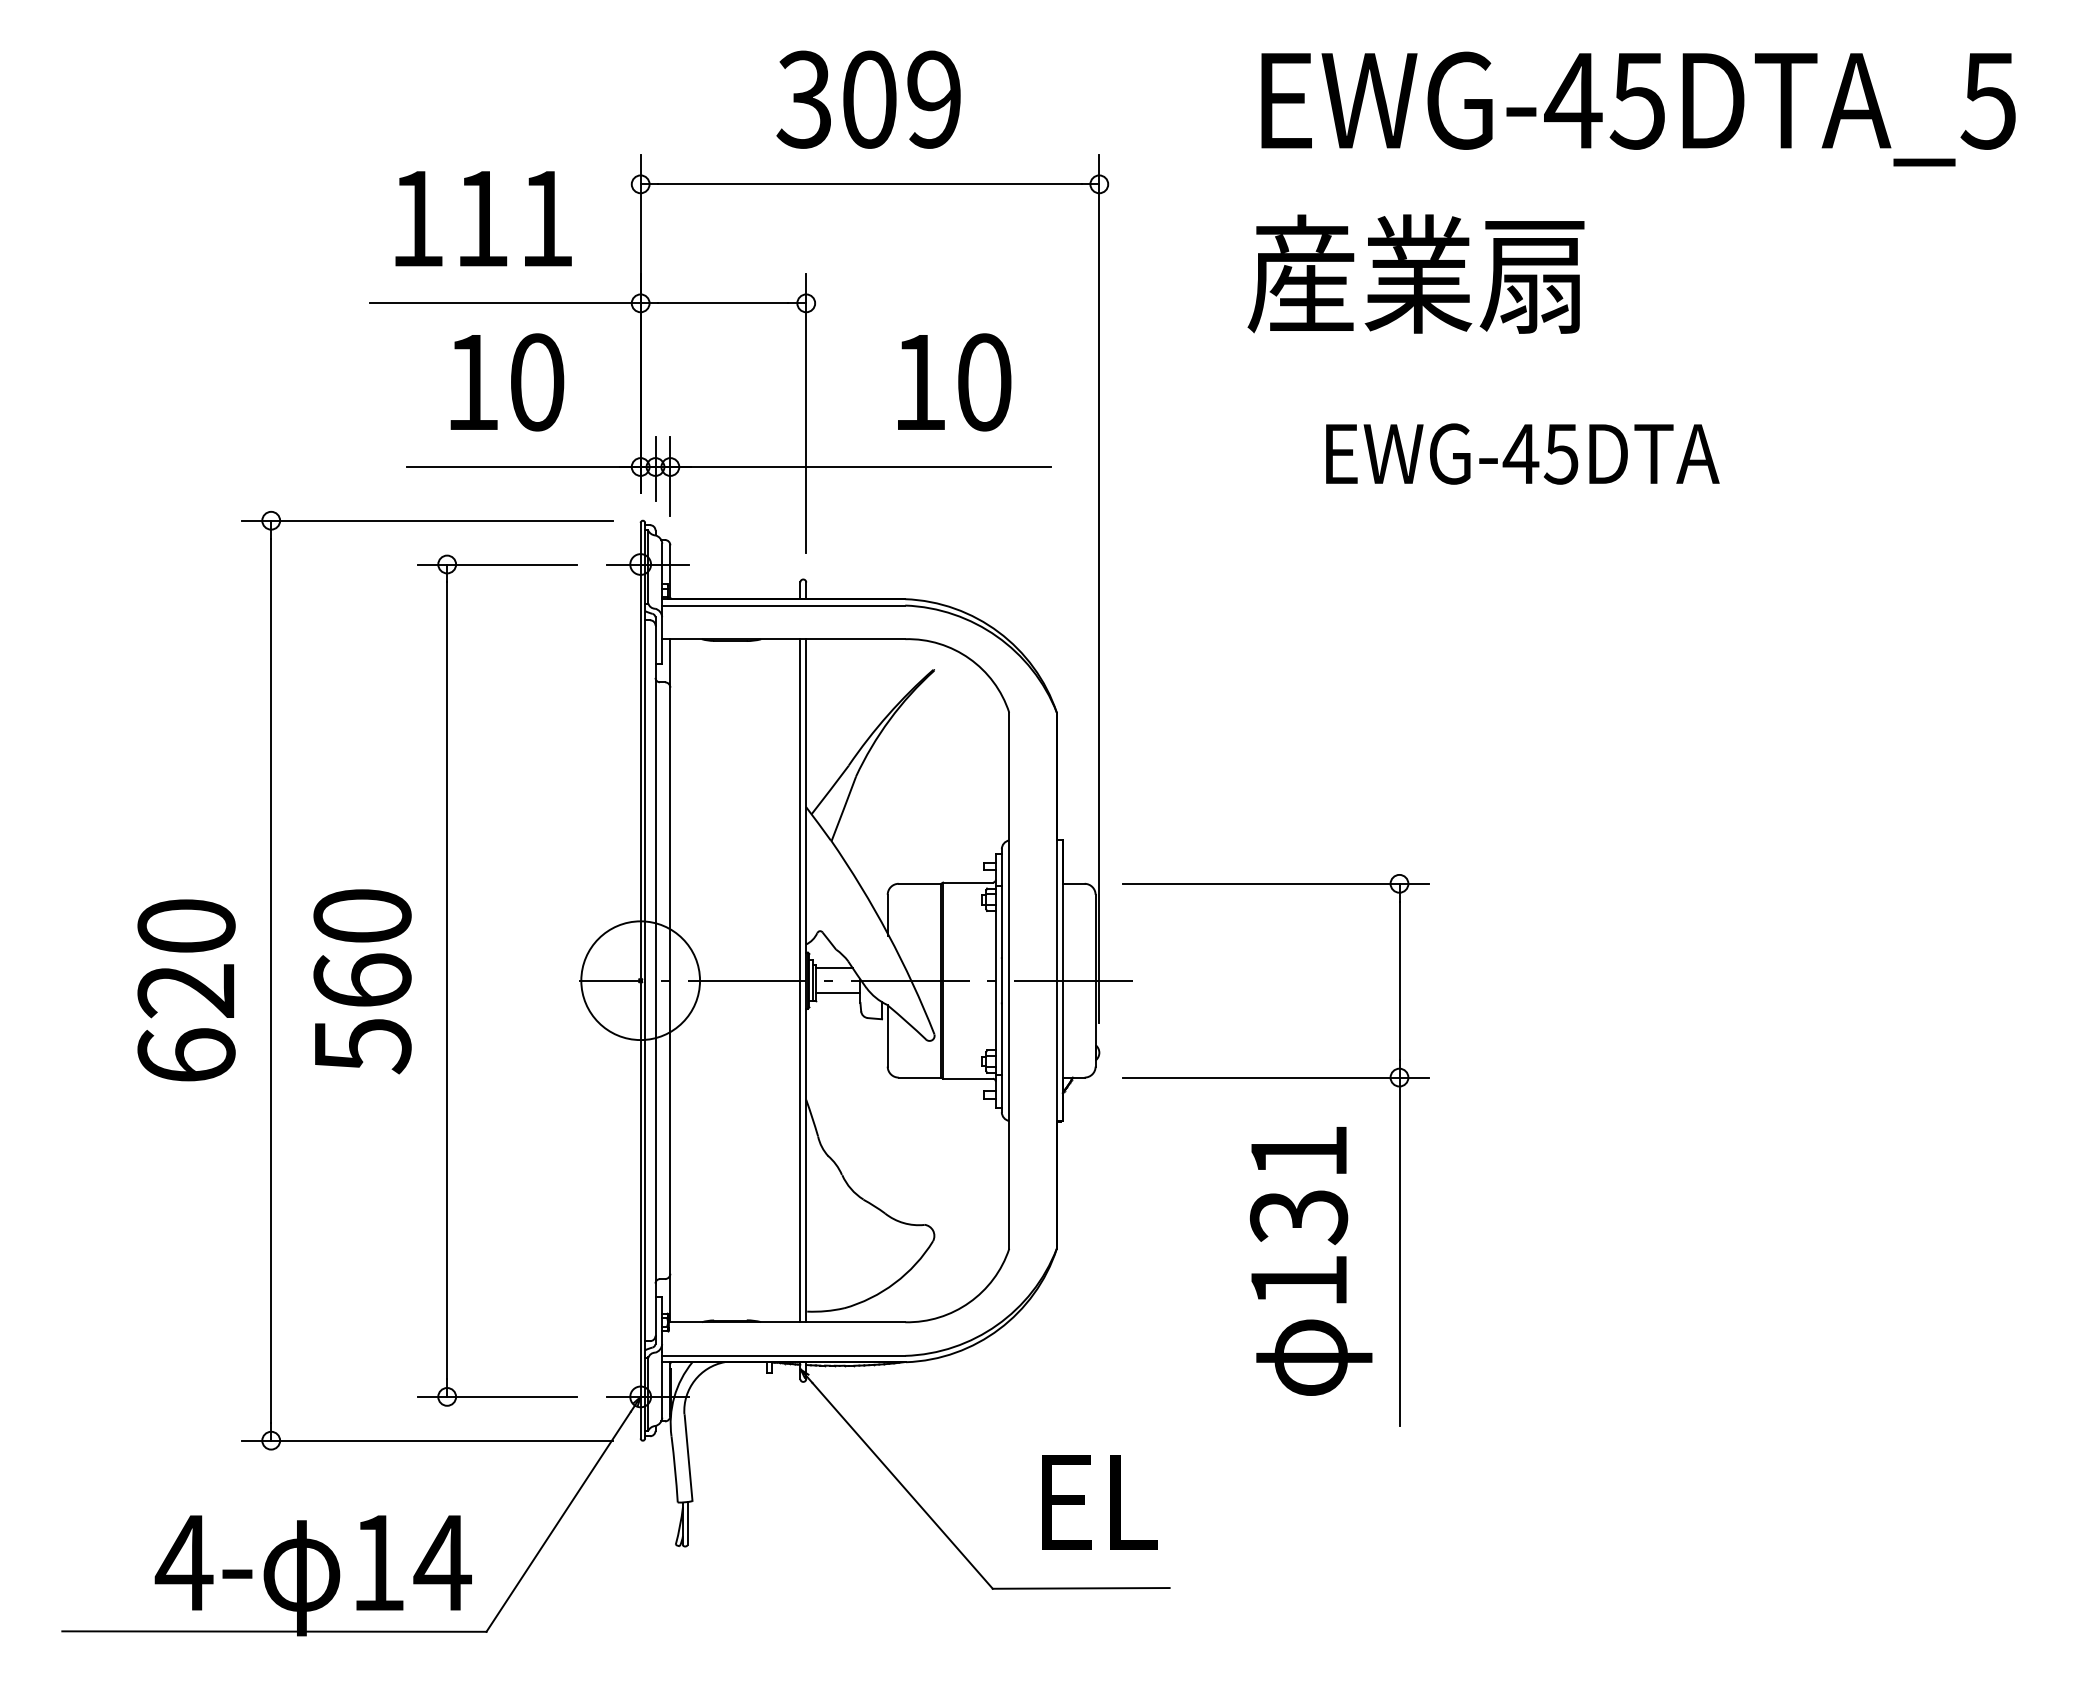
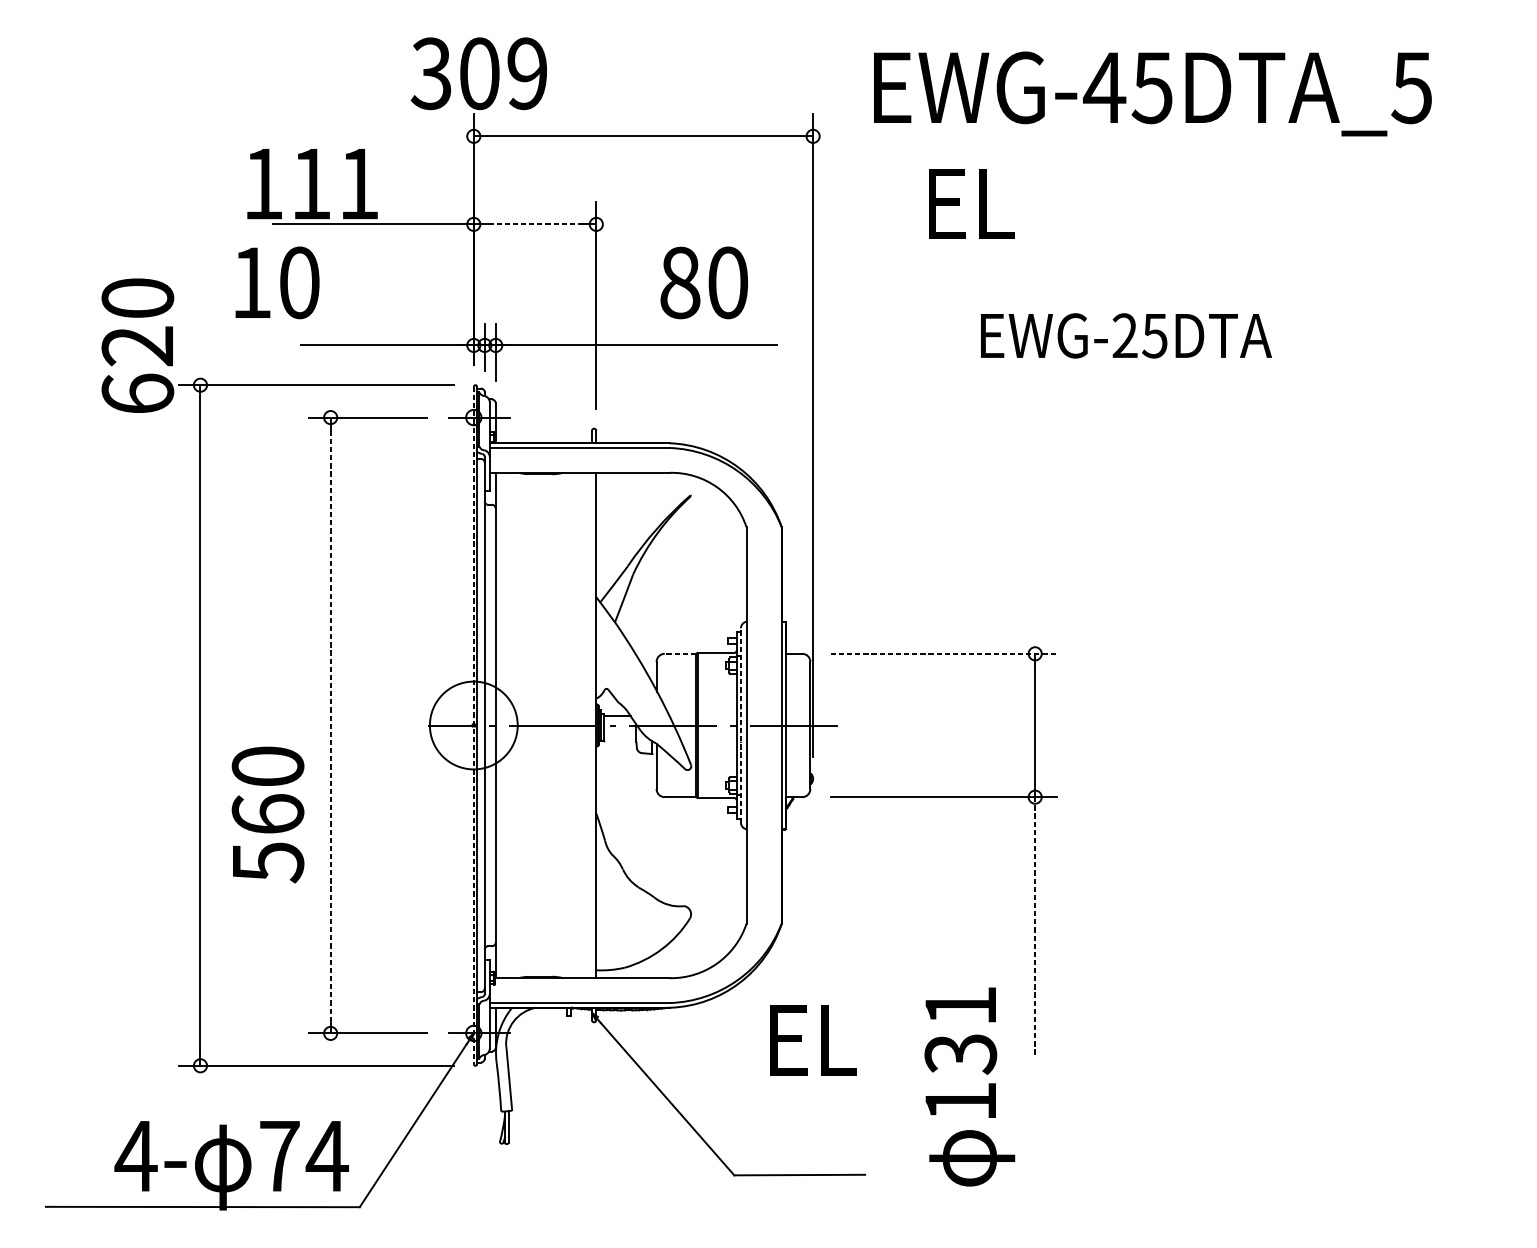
text: (868, 99) -> (478, 73), moved
text: (1638, 108) -> (1152, 93), moved
text: (483, 218) -> (312, 183), moved
text: (1415, 273) -> (1047, 202), 産業扇 -> EL
line: (723, 303) -> (535, 224), solid -> dashed
text: (507, 382) -> (277, 282), moved
text: (919, 382) -> (680, 282), 10 -> 80
text: (1520, 453) -> (1124, 335), EWG-45DTA -> EWG-25DTA
line: (919, 883) -> (680, 653), solid -> dashed
line: (1276, 883) -> (944, 653), solid -> dashed
line: (640, 980) -> (473, 725), solid -> dashed
line: (800, 980) -> (592, 725), removed
line: (1001, 980) -> (740, 725), solid -> dashed
text: (362, 981) -> (268, 814), moved
line: (447, 981) -> (330, 726), solid -> dashed
text: (186, 990) -> (137, 345), moved
line: (838, 993) -> (620, 734), removed
line: (1399, 1252) -> (1035, 926), solid -> dashed
text: (1311, 1261) -> (970, 1087), moved
text: (1099, 1502) -> (813, 1040), moved
text: (378, 1562) -> (279, 1155), 14 -> 74

